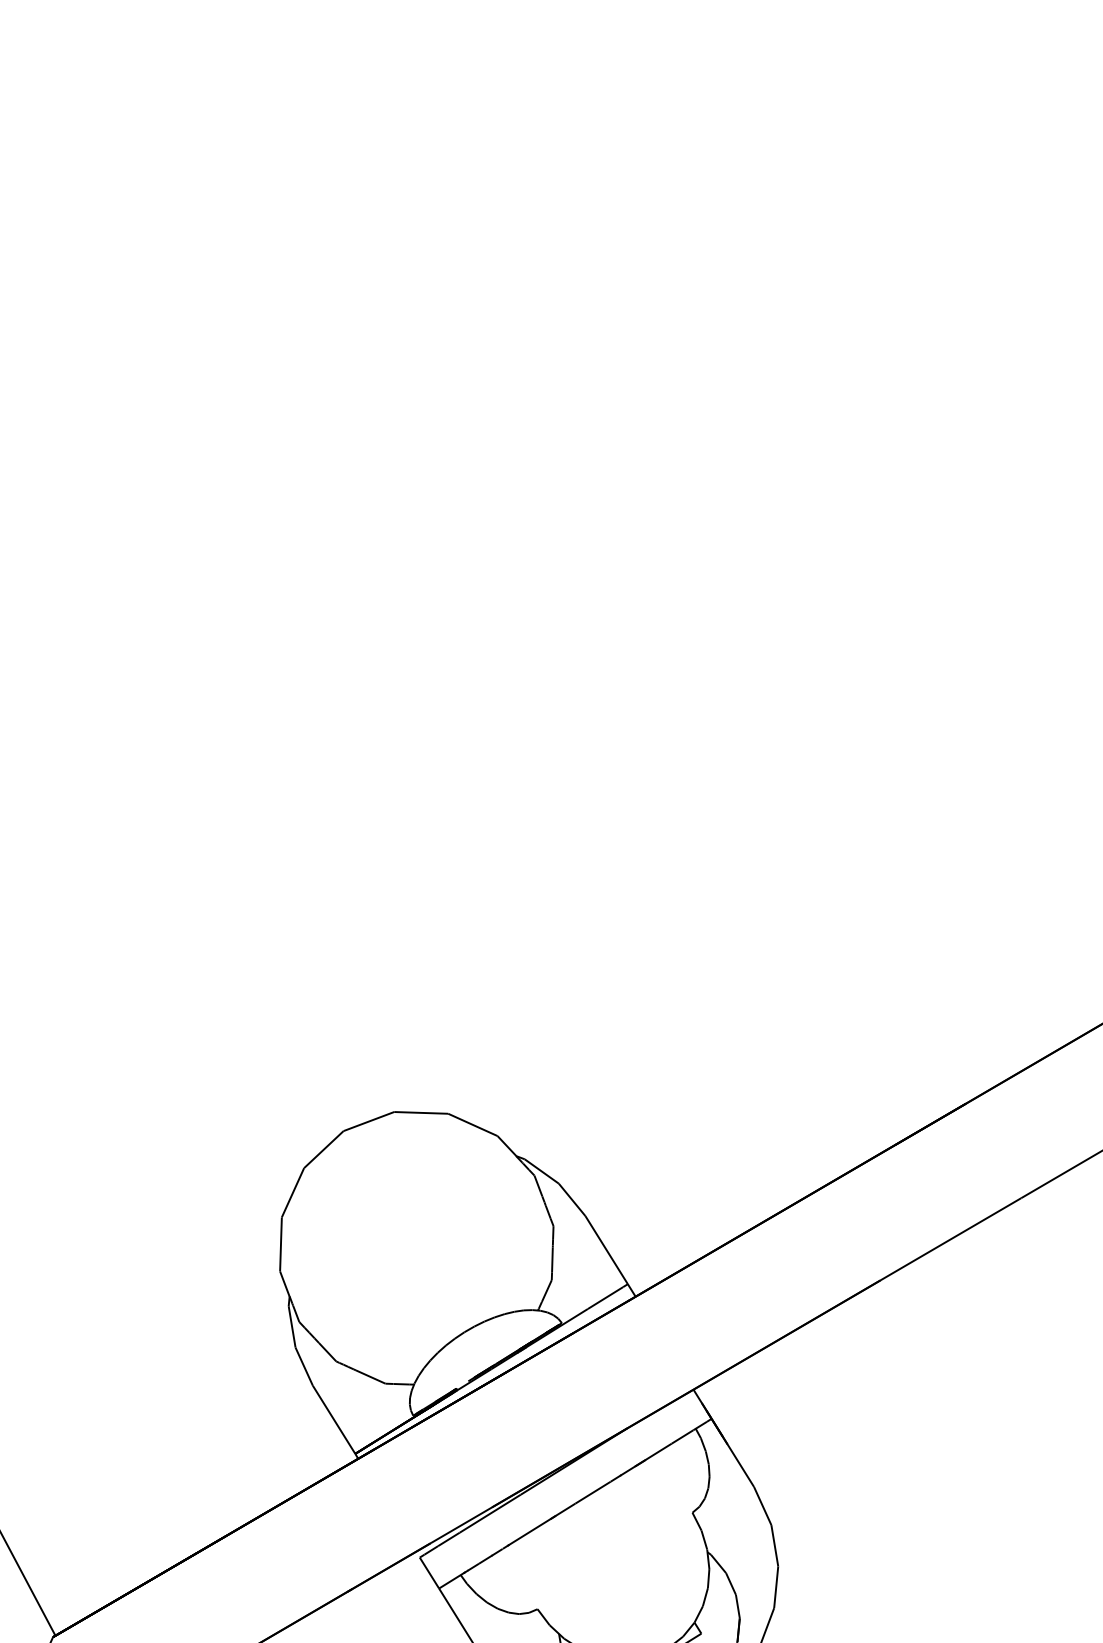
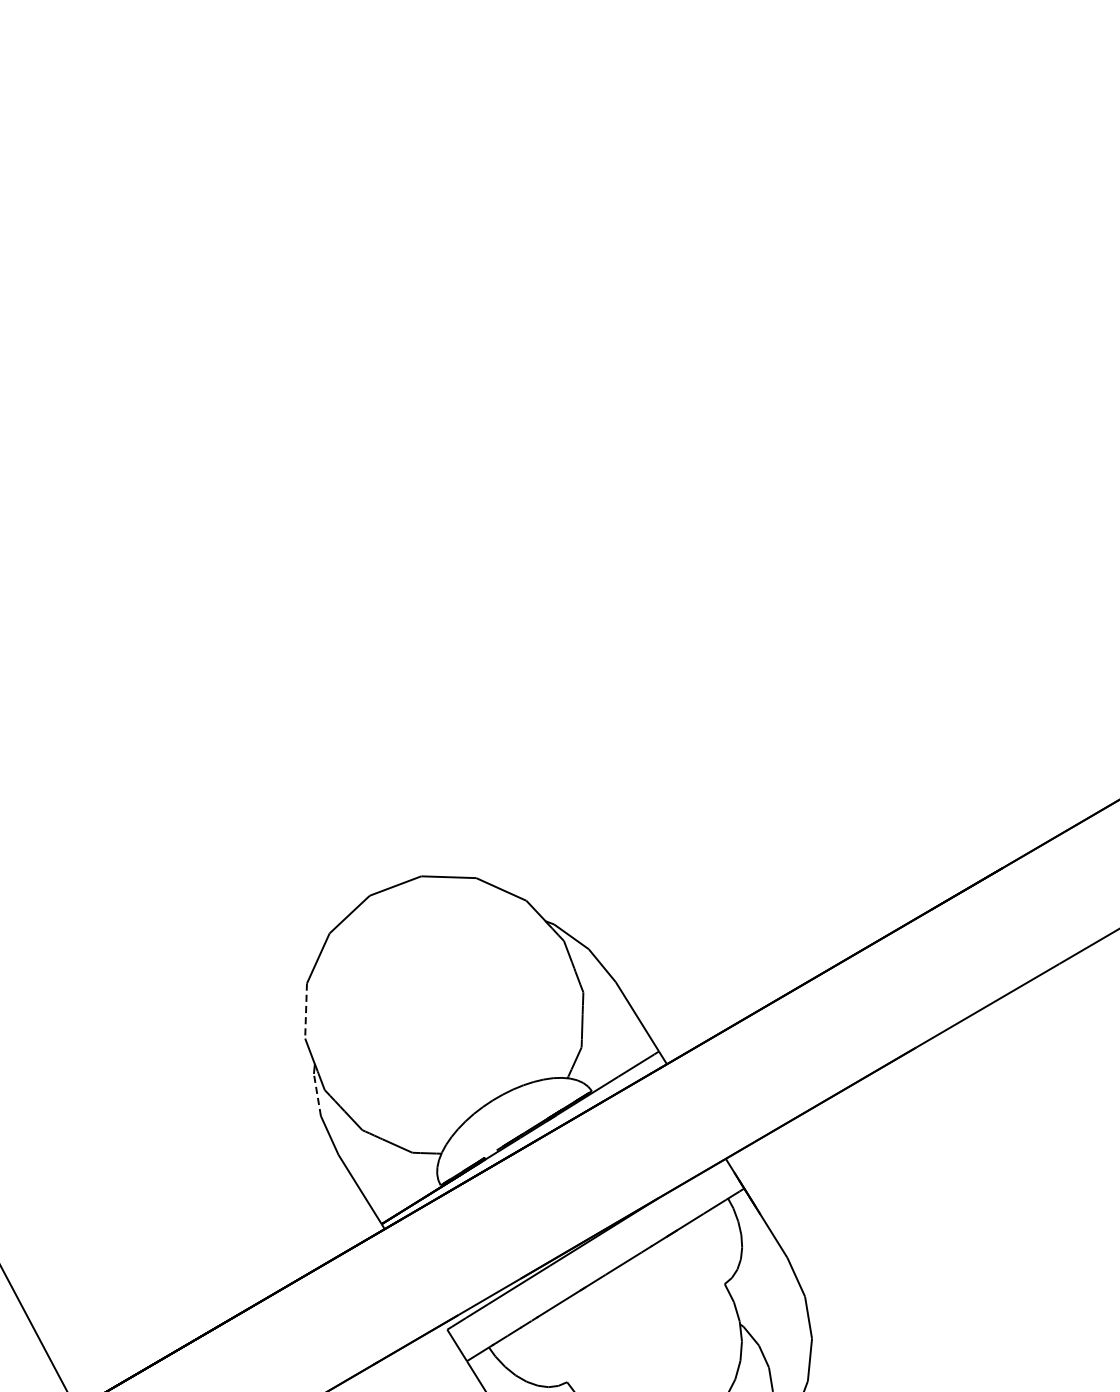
line: (280, 1244) -> (305, 1011), solid -> dashed
line: (292, 1326) -> (317, 1094), solid -> dashed

